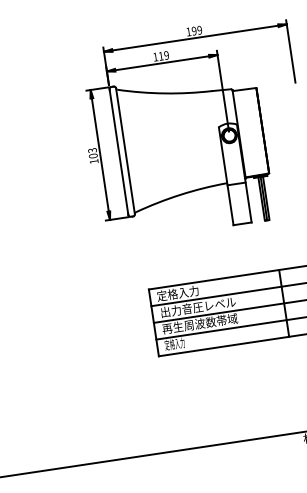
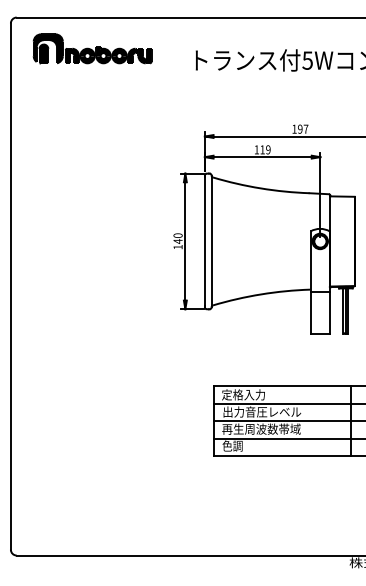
text: (199, 29) -> (305, 128), 199 -> 197
text: (92, 153) -> (177, 238), 103 -> 140
text: (174, 343) -> (232, 445), 定格入力 -> 色調

